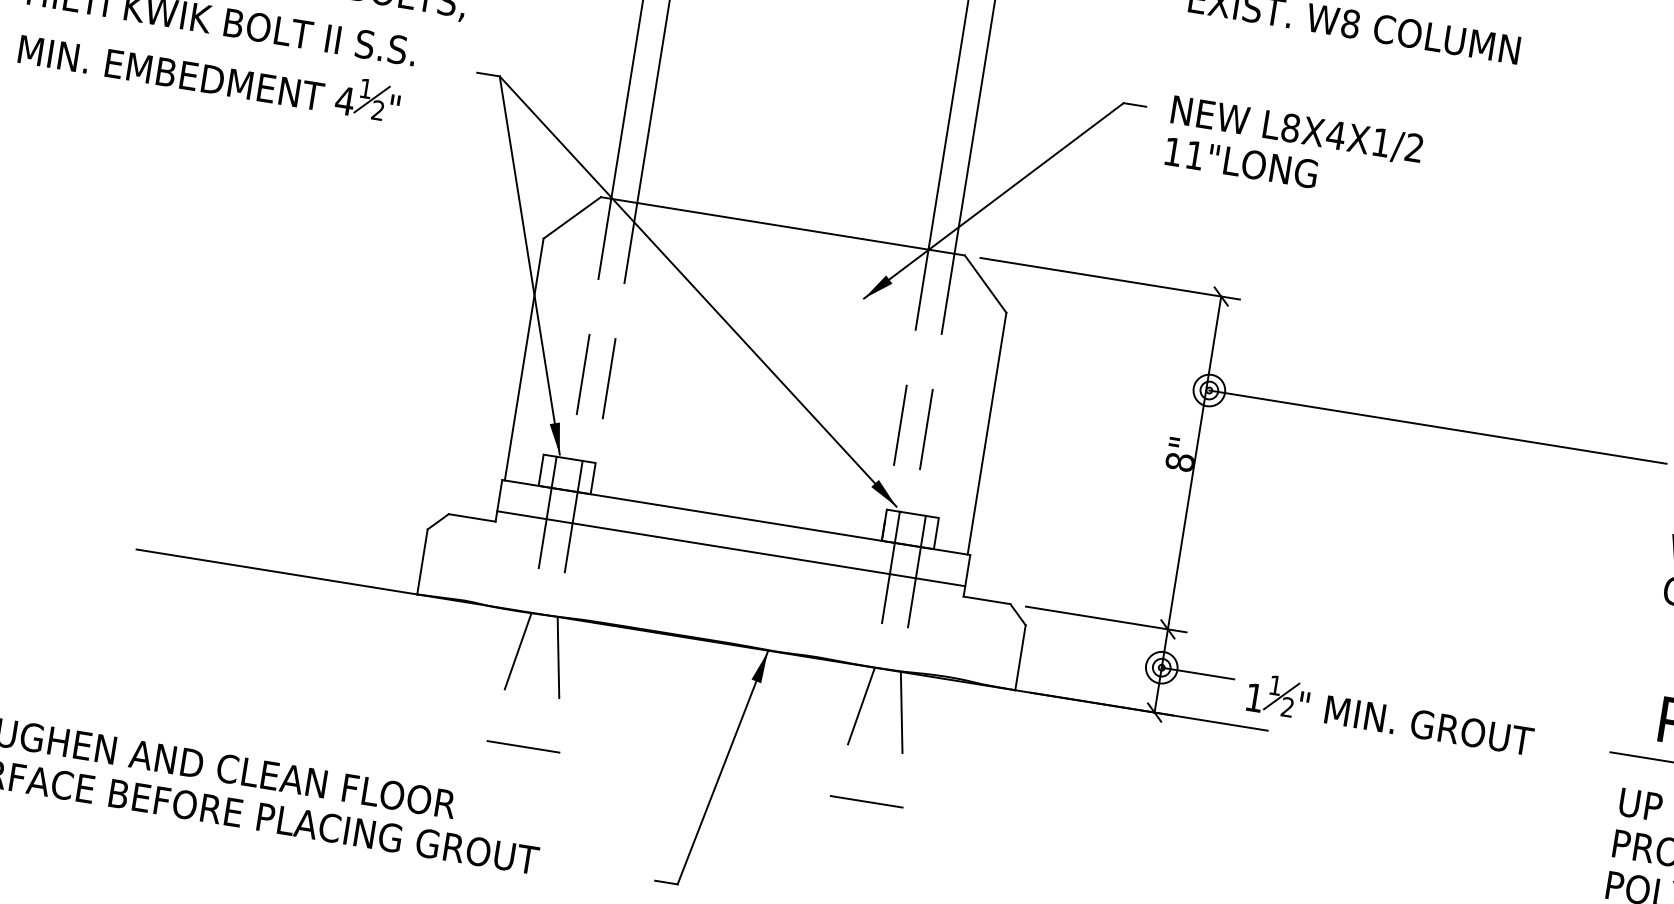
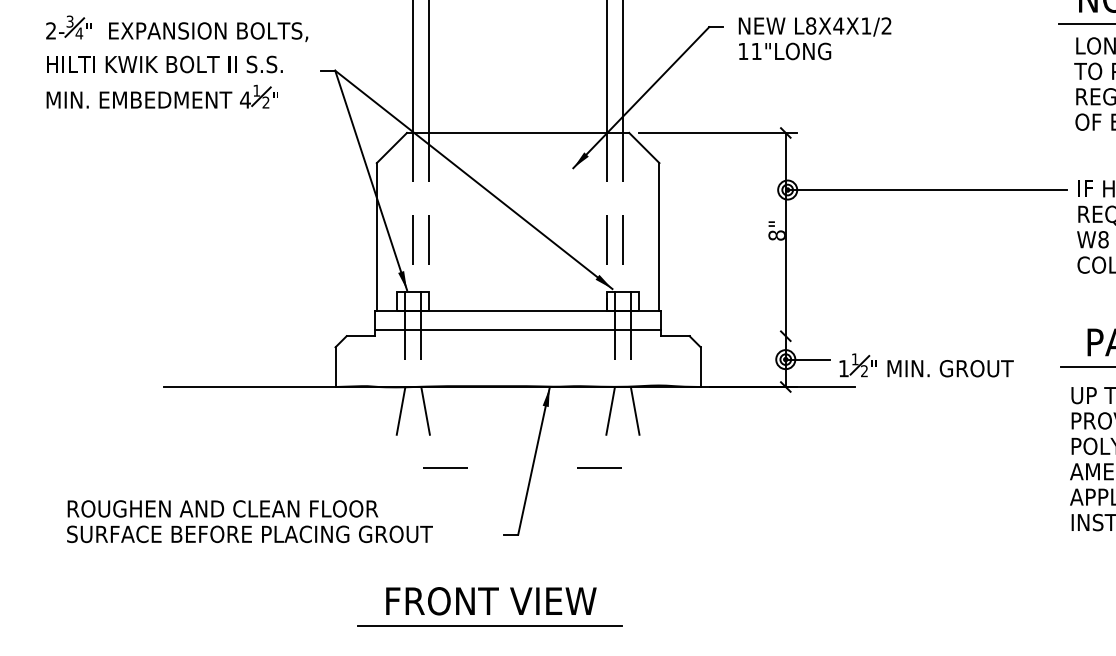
line: (1106, 620) -> (748, 336), removed
line: (523, 746) -> (445, 467), moved
line: (866, 801) -> (599, 467), moved

